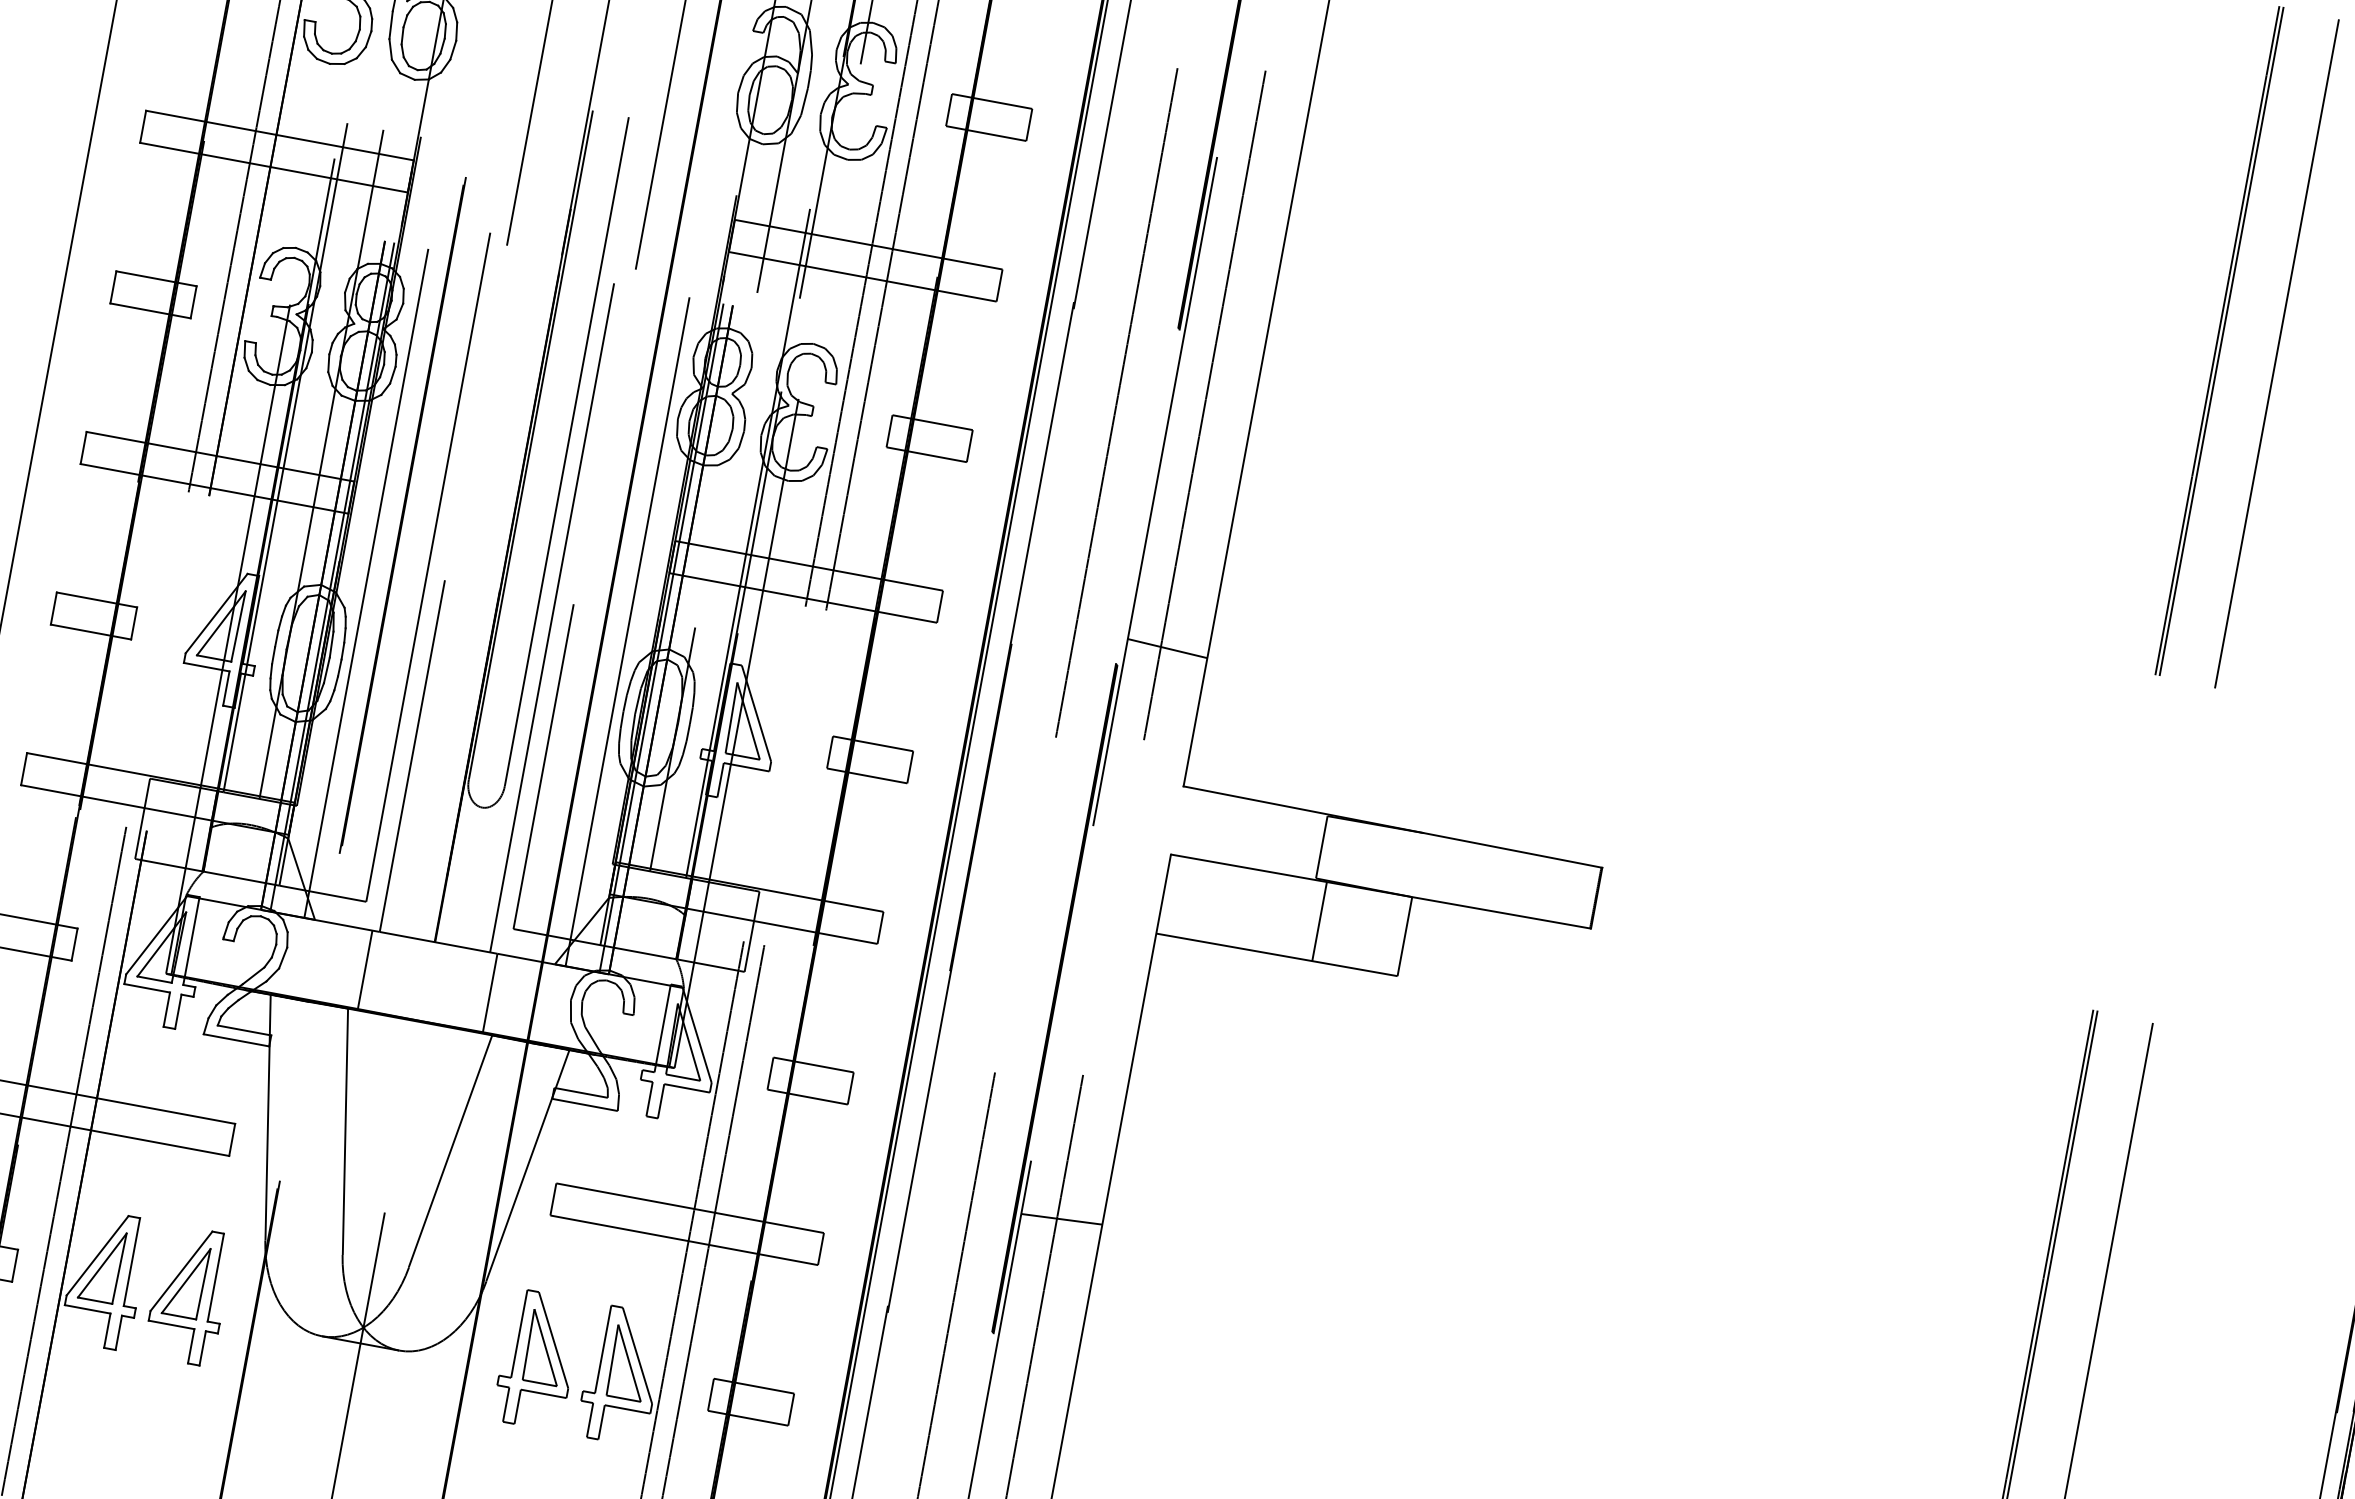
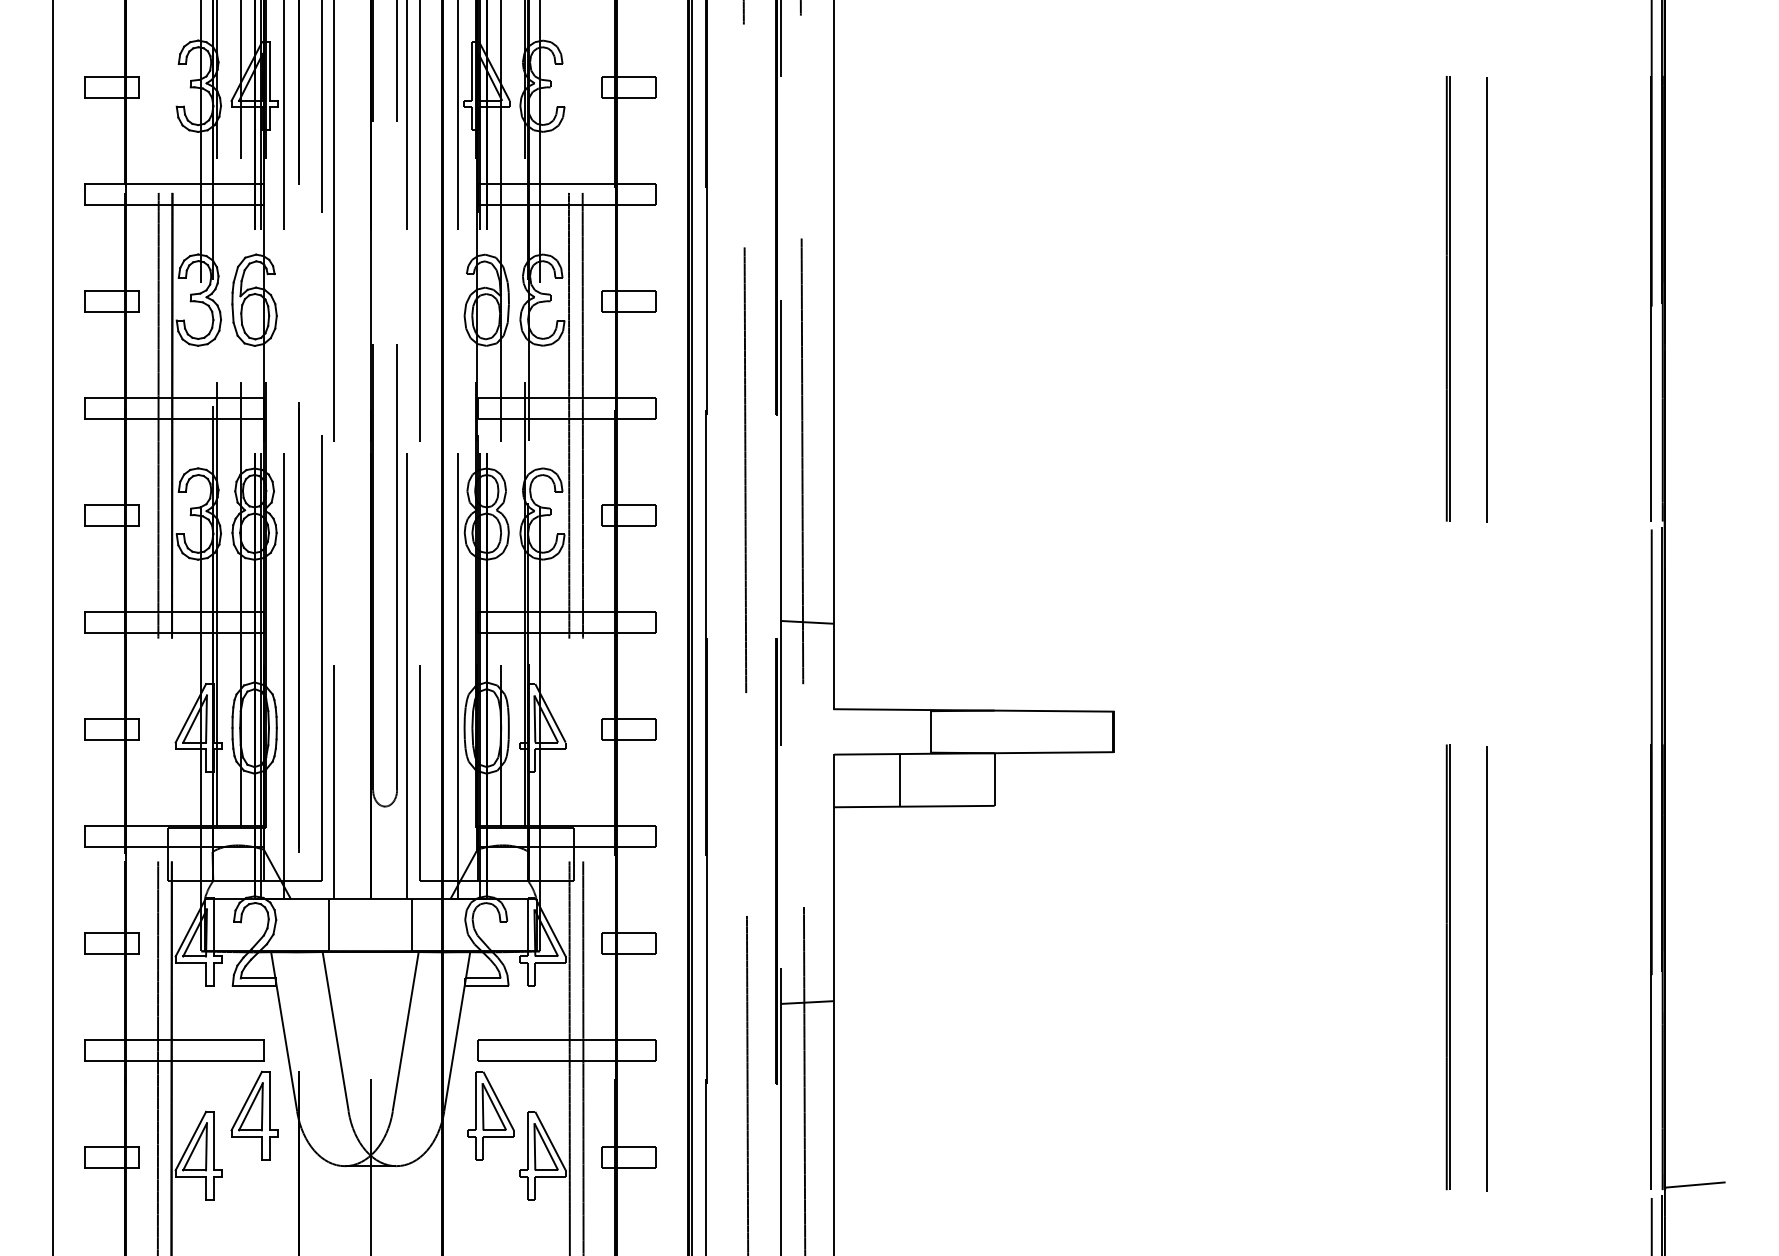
line: (1319, 920) -> (899, 779), moved
part: (189, 1295) -> (254, 1115), moved
part: (537, 1359) -> (490, 1115), moved

